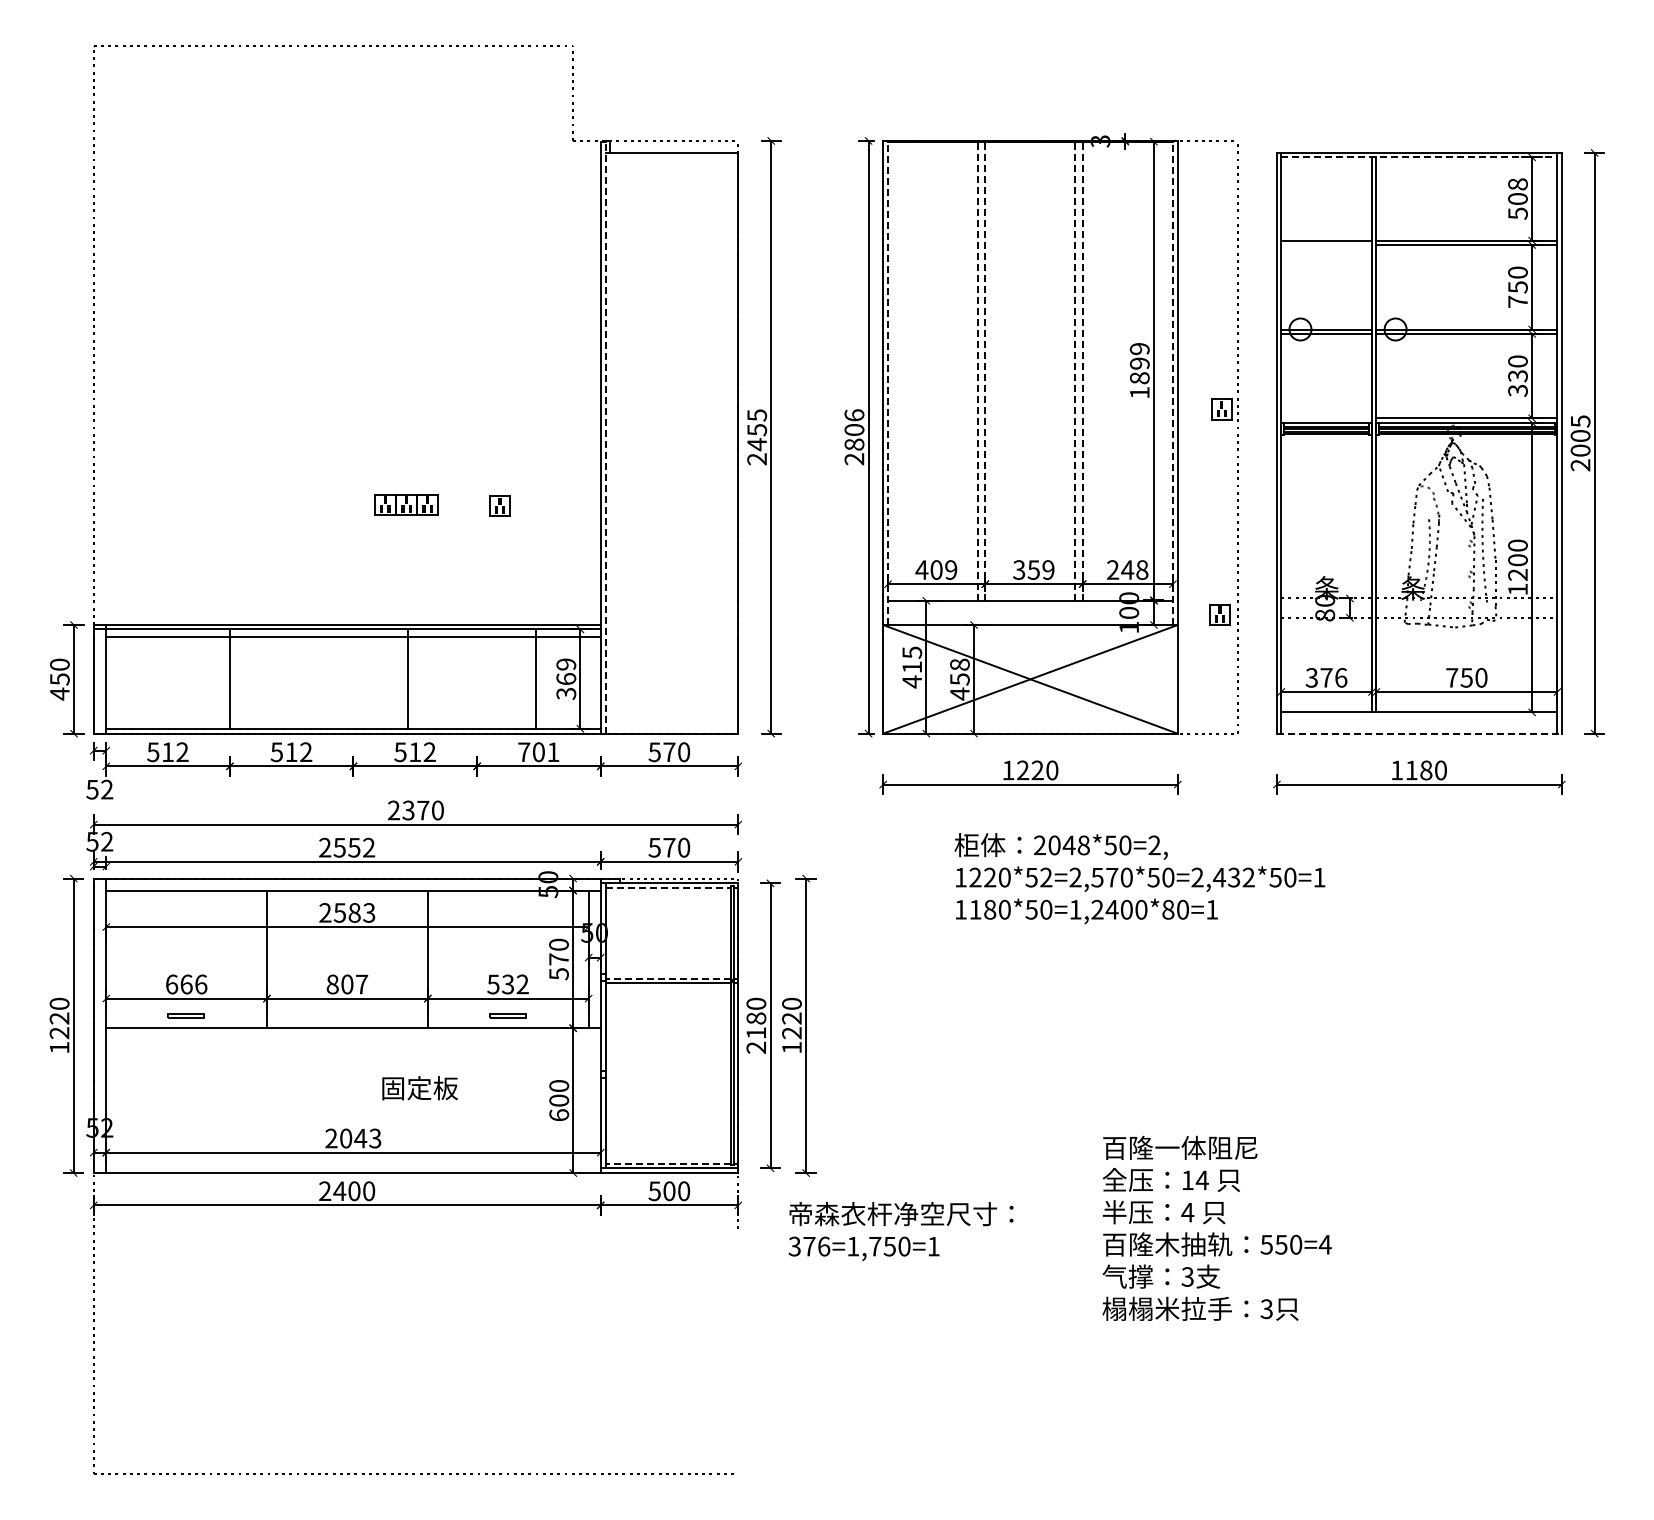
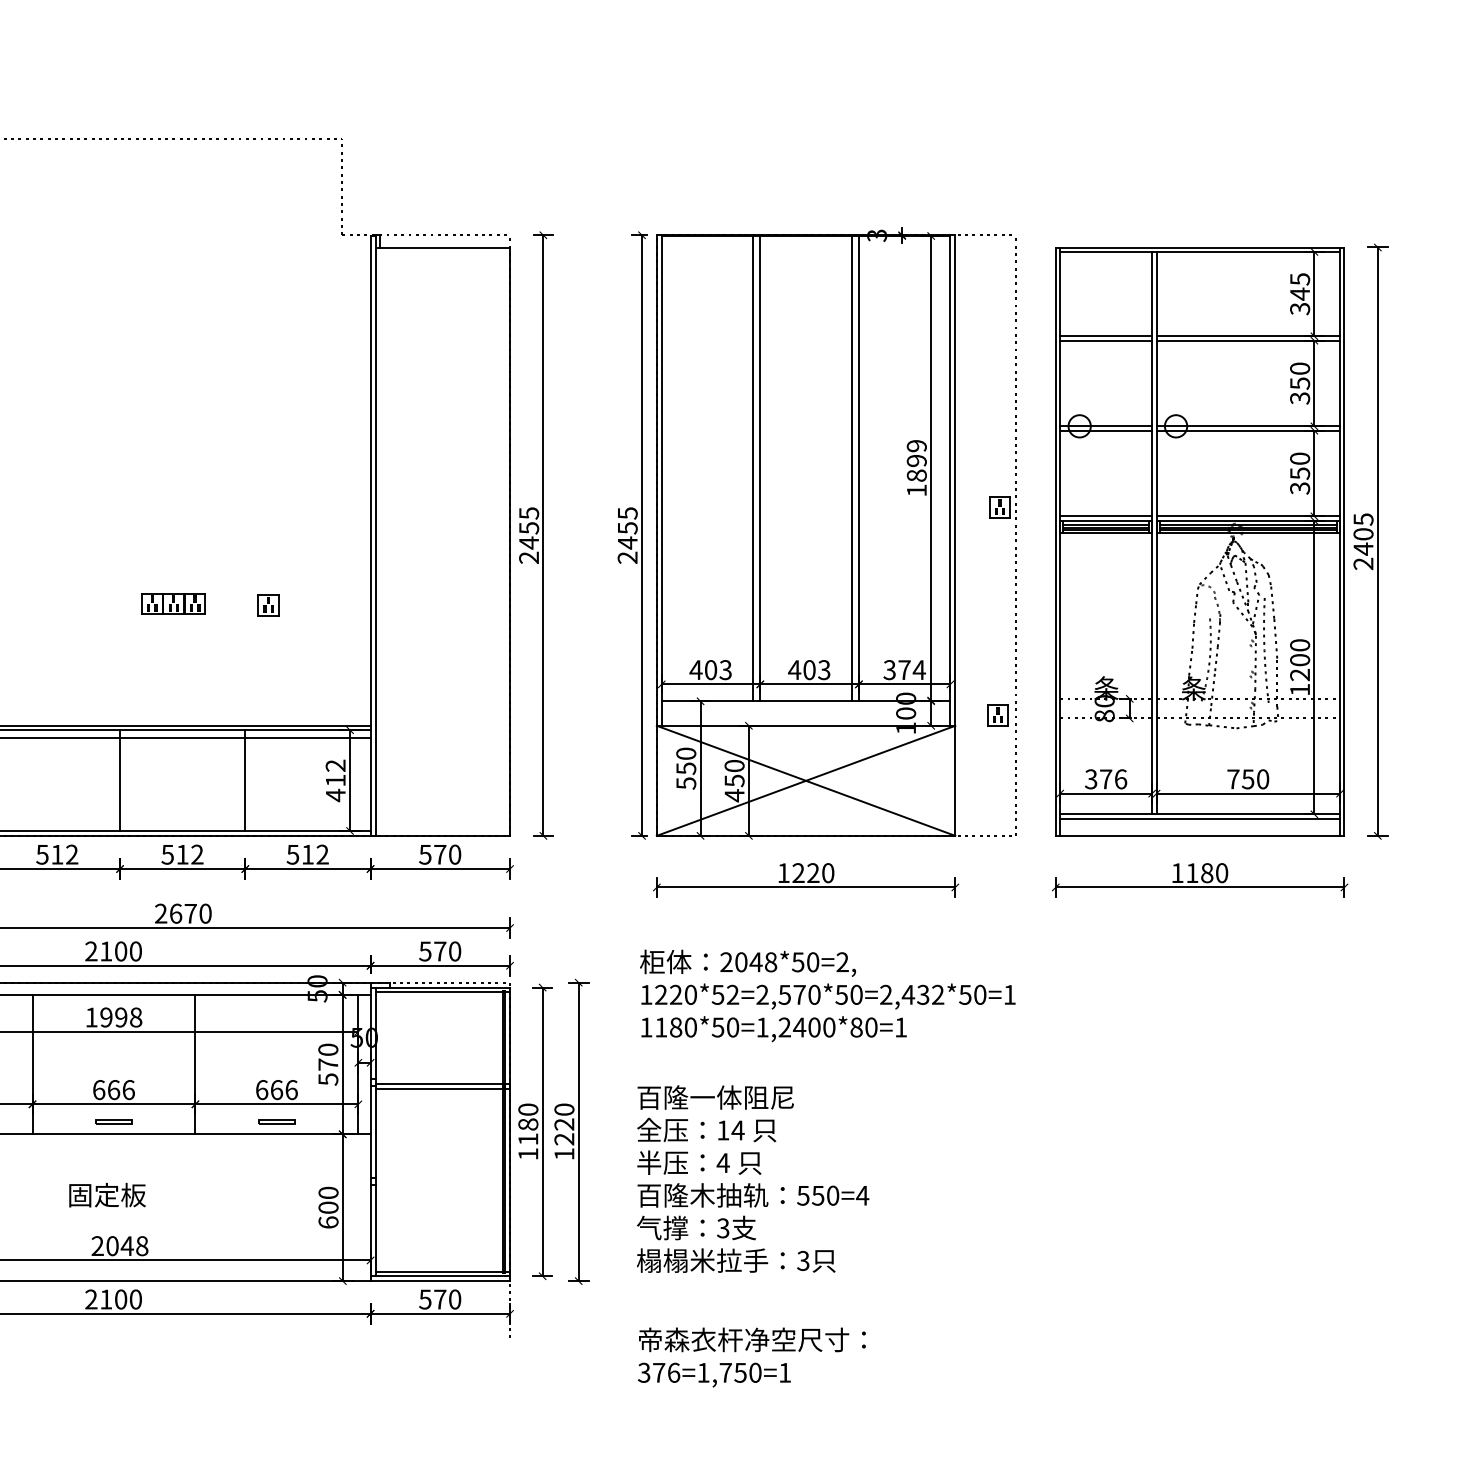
line: (1419, 157) -> (1200, 252), dashed -> solid
text: (1517, 198) -> (1299, 293), 508 -> 345
line: (1326, 245) -> (1106, 341), added
text: (1517, 301) -> (1299, 397), 750 -> 350
line: (978, 371) -> (753, 468), dashed -> solid
line: (985, 371) -> (760, 468), dashed -> solid
line: (1075, 371) -> (851, 468), dashed -> solid
line: (1082, 371) -> (858, 468), dashed -> solid
text: (1517, 375) -> (1299, 472), 330 -> 350
line: (888, 382) -> (662, 480), dashed -> solid
line: (1172, 382) -> (949, 480), dashed -> solid
line: (1326, 418) -> (1106, 516), added
text: (854, 430) -> (627, 528), 2806 -> 2455
line: (605, 436) -> (375, 534), dashed -> solid
text: (1580, 450) -> (1363, 548), 2005 -> 2405
text: (951, 569) -> (726, 669), 409 -> 403
text: (1033, 569) -> (809, 669), 359 -> 403
text: (1127, 569) -> (904, 669), 248 -> 374
text: (959, 664) -> (734, 765), 458 -> 450
text: (912, 667) -> (686, 768), 415 -> 550
line: (408, 678) -> (120, 779), moved
line: (536, 678) -> (245, 779), moved
text: (566, 679) -> (335, 780), 369 -> 412
line: (1419, 716) -> (1200, 818), added
line: (1419, 733) -> (1200, 835), dashed -> solid
text: (538, 752) -> (307, 854), 701 -> 512
text: (408, 810) -> (175, 913), 2370 -> 2670
text: (354, 847) -> (121, 951), 2552 -> 2100
text: (1139, 878) -> (827, 995), moved
line: (668, 887) -> (439, 991), dashed -> solid
text: (347, 912) -> (114, 1017), 2583 -> 1998
line: (668, 978) -> (439, 1083), dashed -> solid
text: (347, 984) -> (114, 1090), 807 -> 666
text: (507, 984) -> (276, 1090), 532 -> 666
part: (346, 1015) -> (113, 1121), added
text: (755, 1047) -> (527, 1153), 2180 -> 1180
text: (419, 1088) -> (106, 1195), moved
text: (375, 1138) -> (142, 1246), 2043 -> 2048
line: (668, 1163) -> (439, 1271), dashed -> solid
text: (339, 1190) -> (105, 1298), 2400 -> 2100
text: (669, 1191) -> (440, 1299), 500 -> 570
text: (1216, 1227) -> (752, 1178), moved
text: (900, 1231) -> (751, 1357), moved

